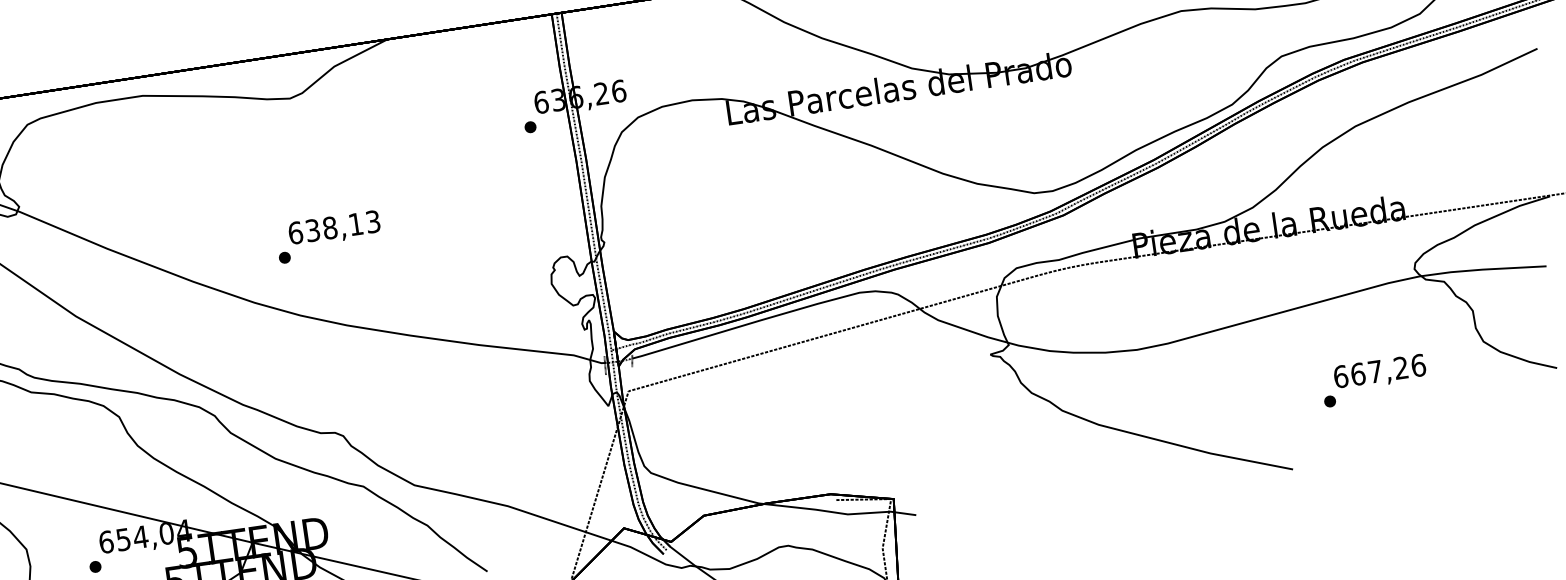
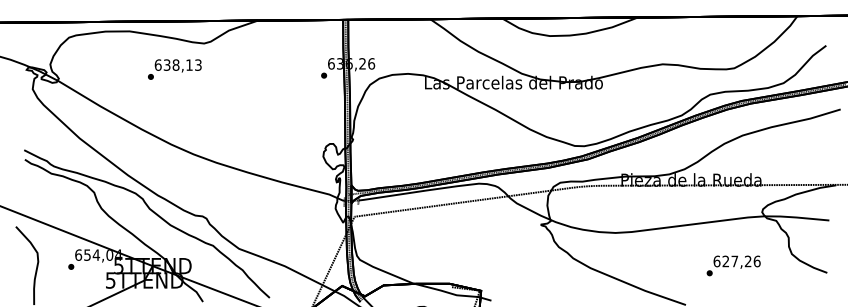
text: (328, 236) -> (174, 69), moved
text: (1357, 374) -> (725, 261), 667,26 -> 627,26

